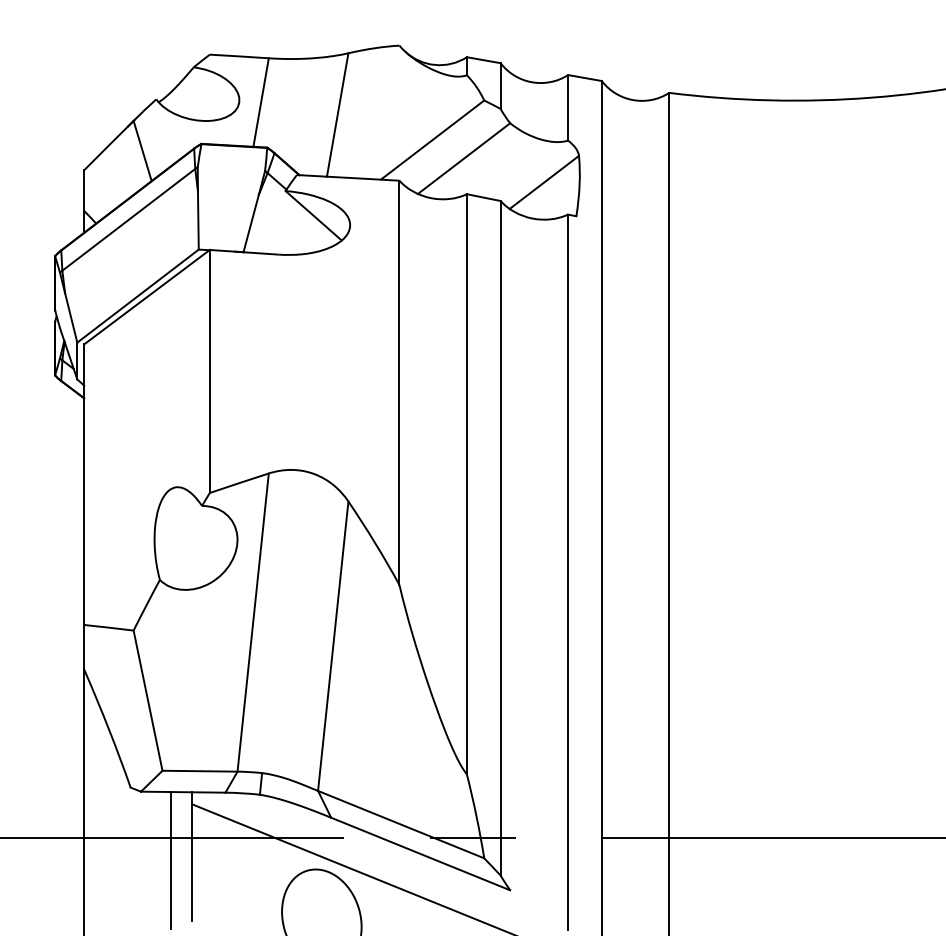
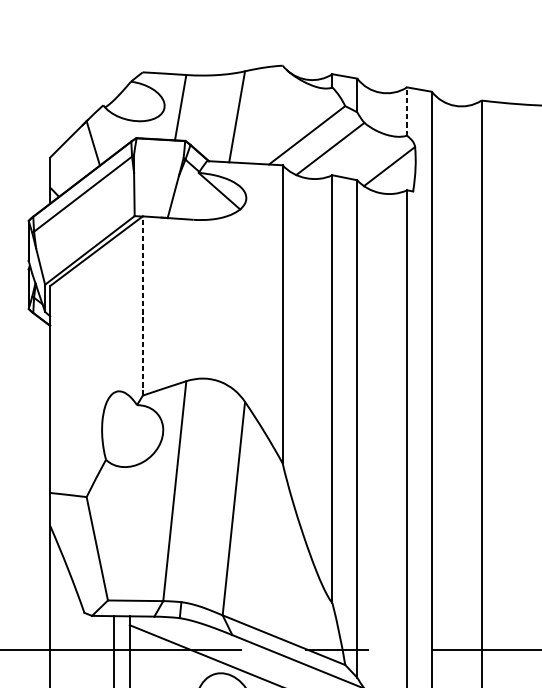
line: (568, 107) -> (407, 111), solid -> dashed
line: (209, 371) -> (142, 306), solid -> dashed

